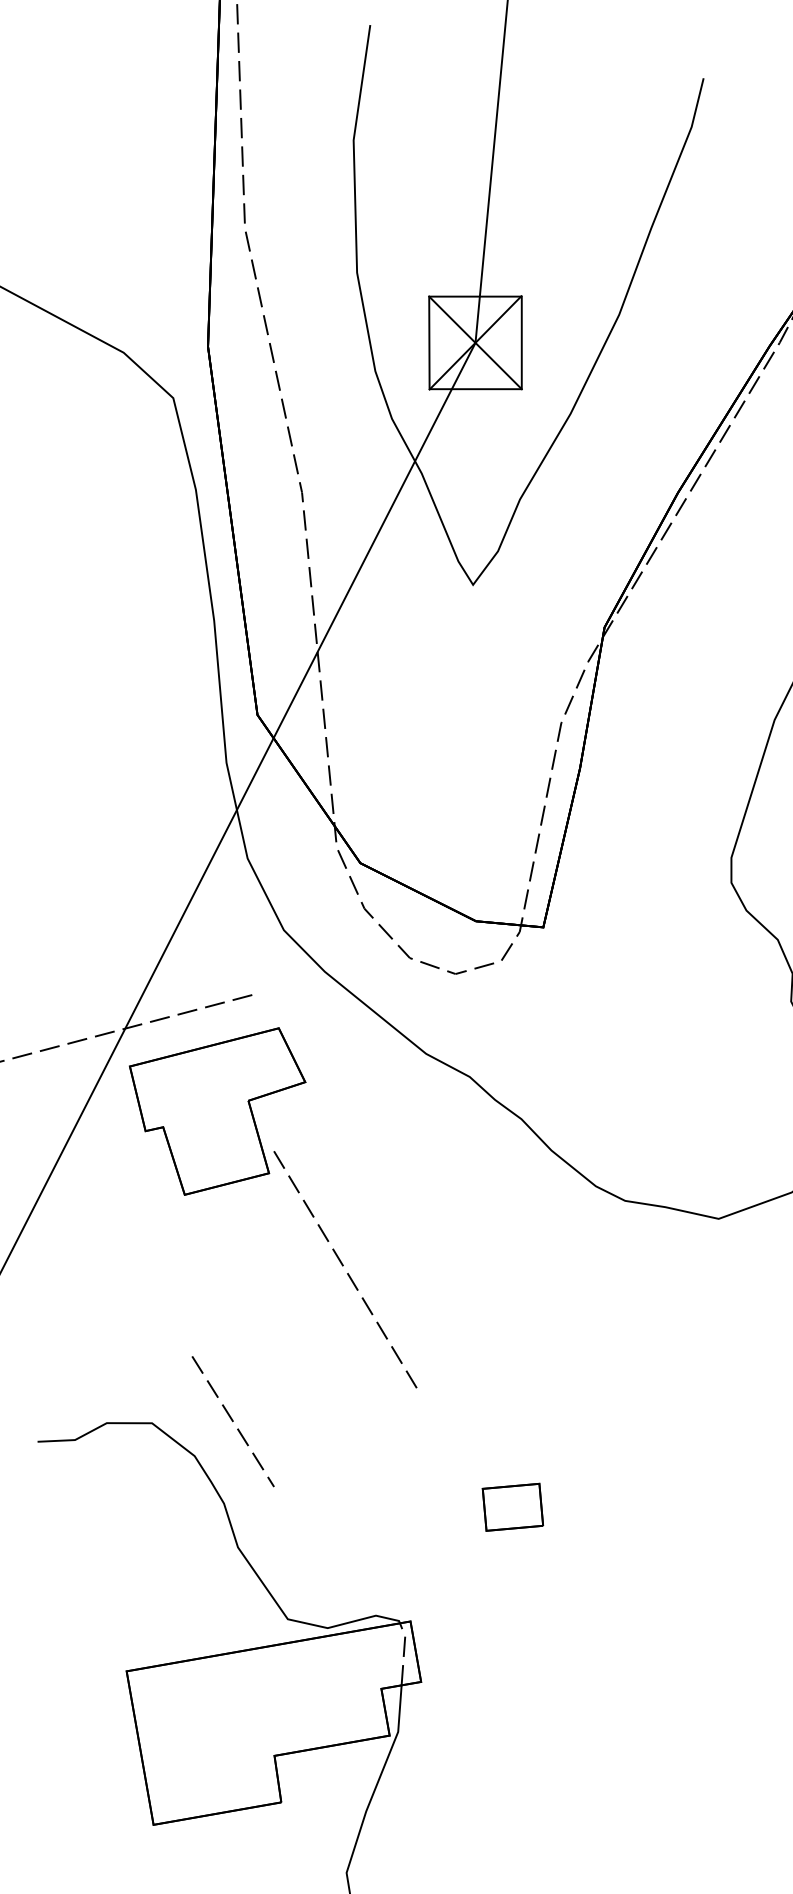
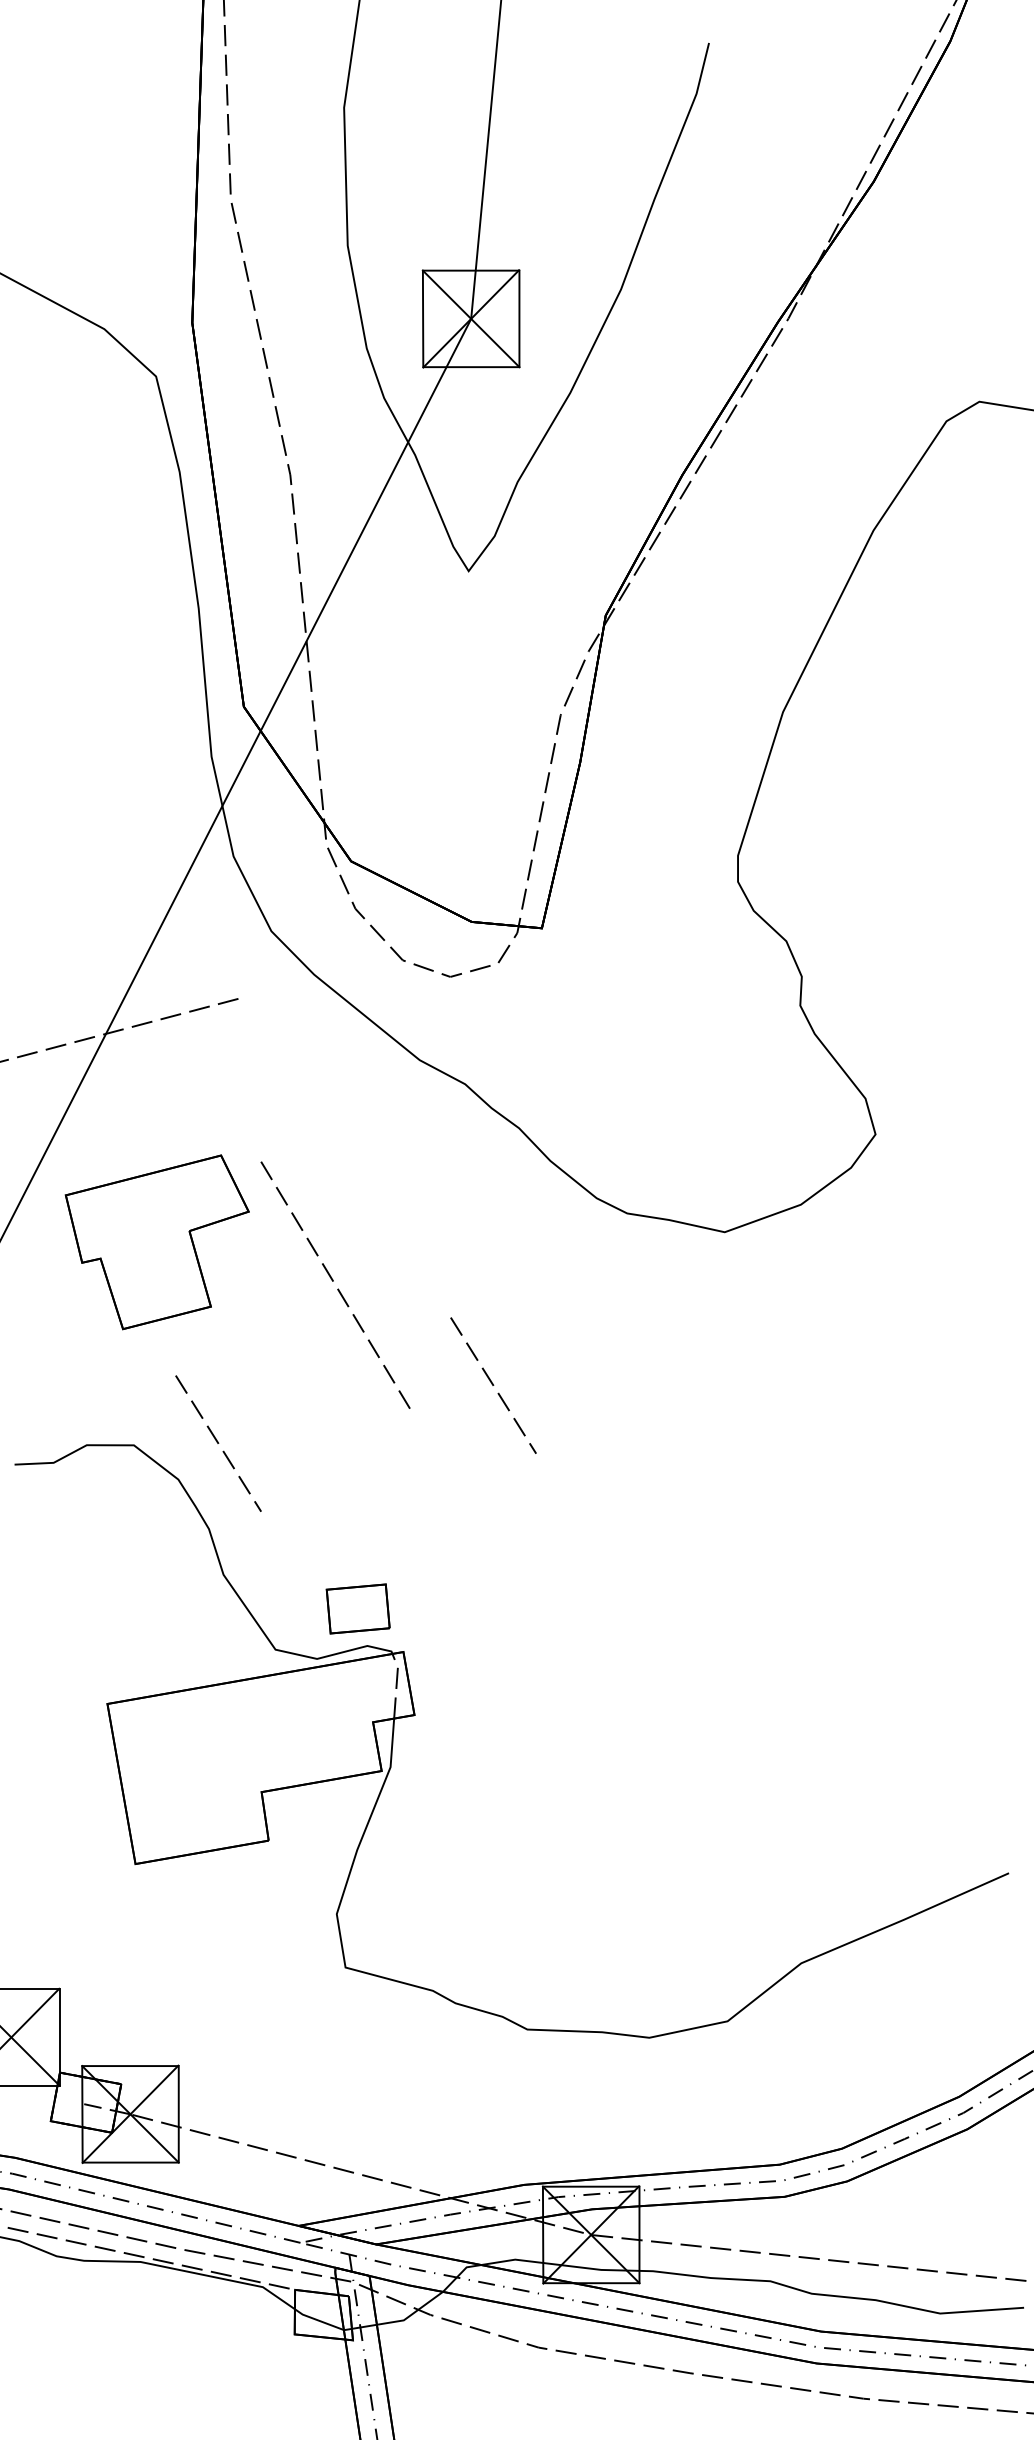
part: (216, 1111) -> (156, 1242), moved
line: (496, 1365) -> (493, 1385), added
part: (512, 1506) -> (357, 1608), moved

